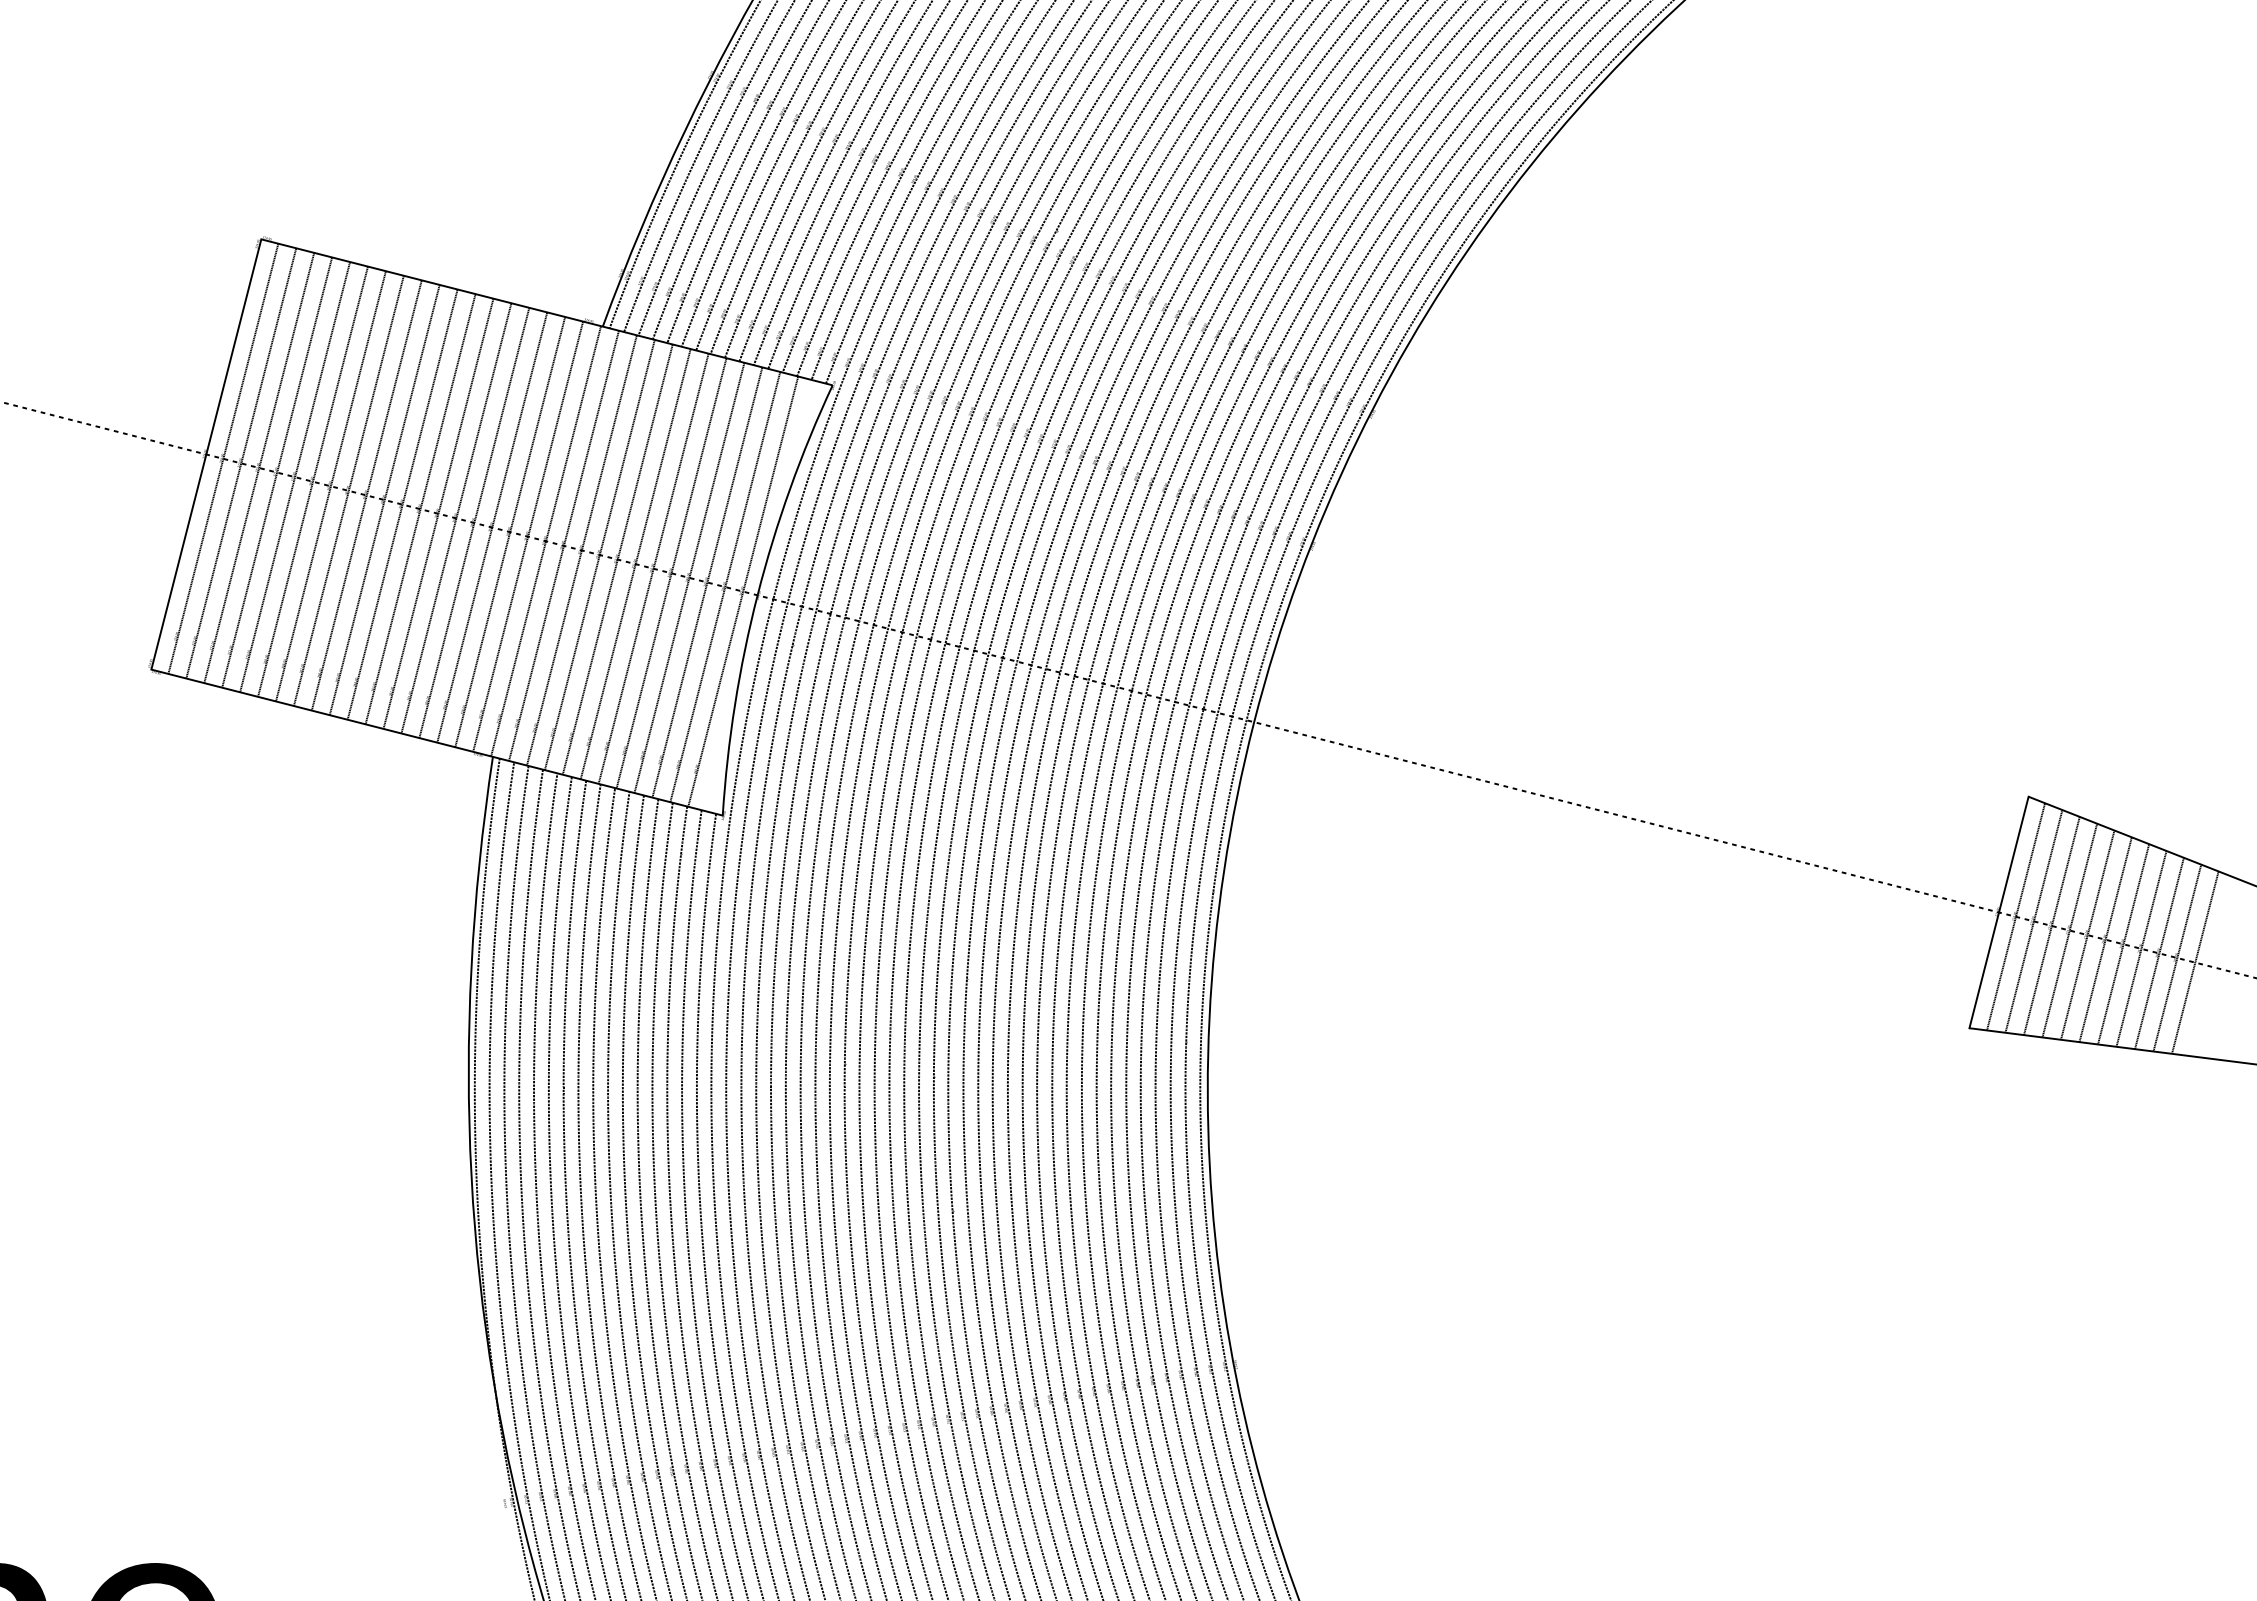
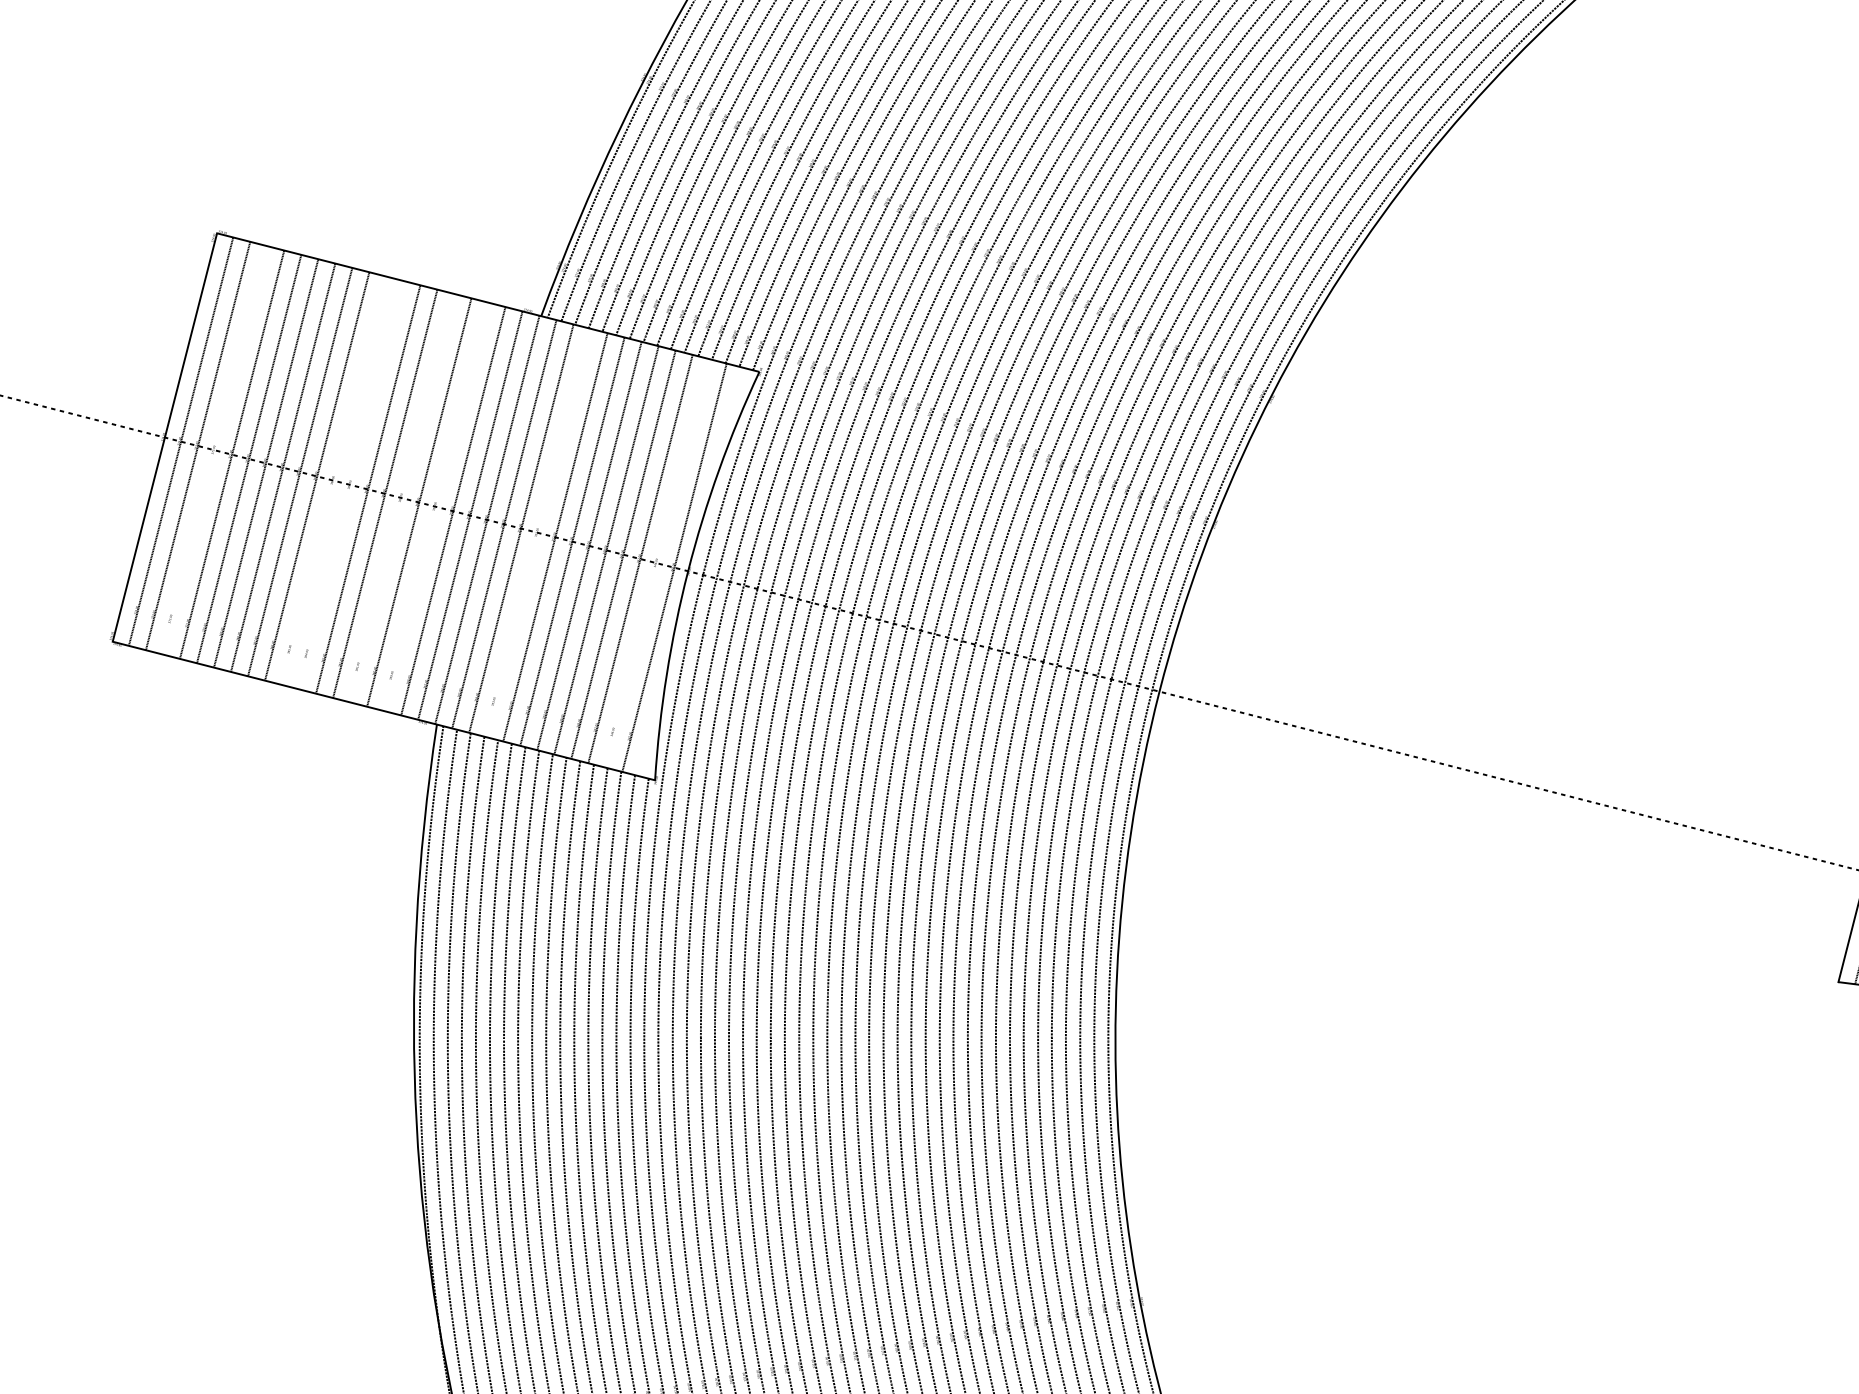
line: (259, 467) -> (215, 449), removed
line: (384, 499) -> (334, 480), removed
line: (402, 504) -> (351, 485), removed
line: (456, 518) -> (402, 498), removed
line: (492, 527) -> (436, 506), removed
line: (599, 554) -> (538, 532), removed
line: (725, 586) -> (657, 562), removed

